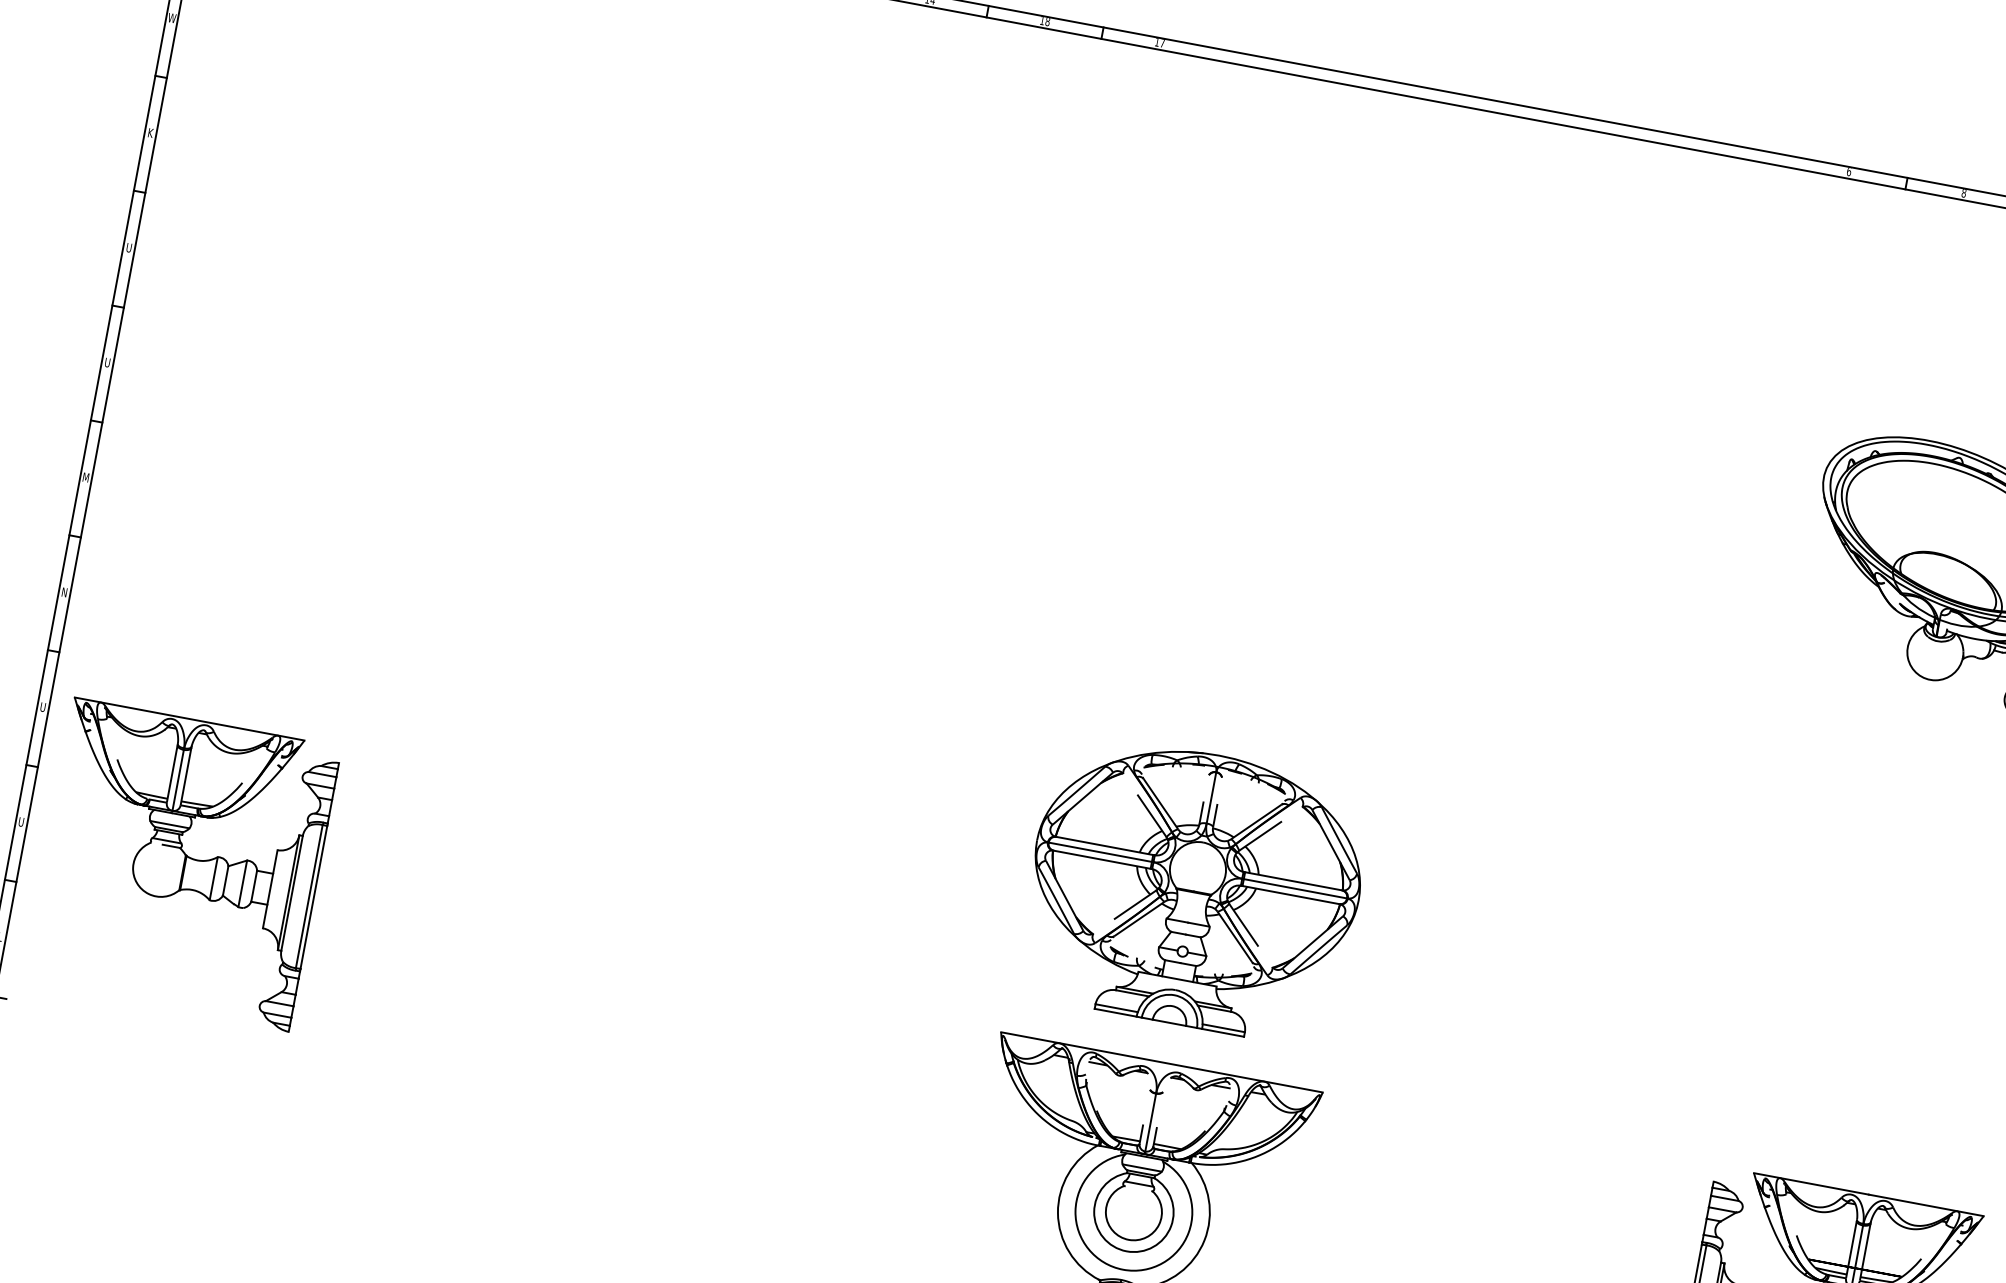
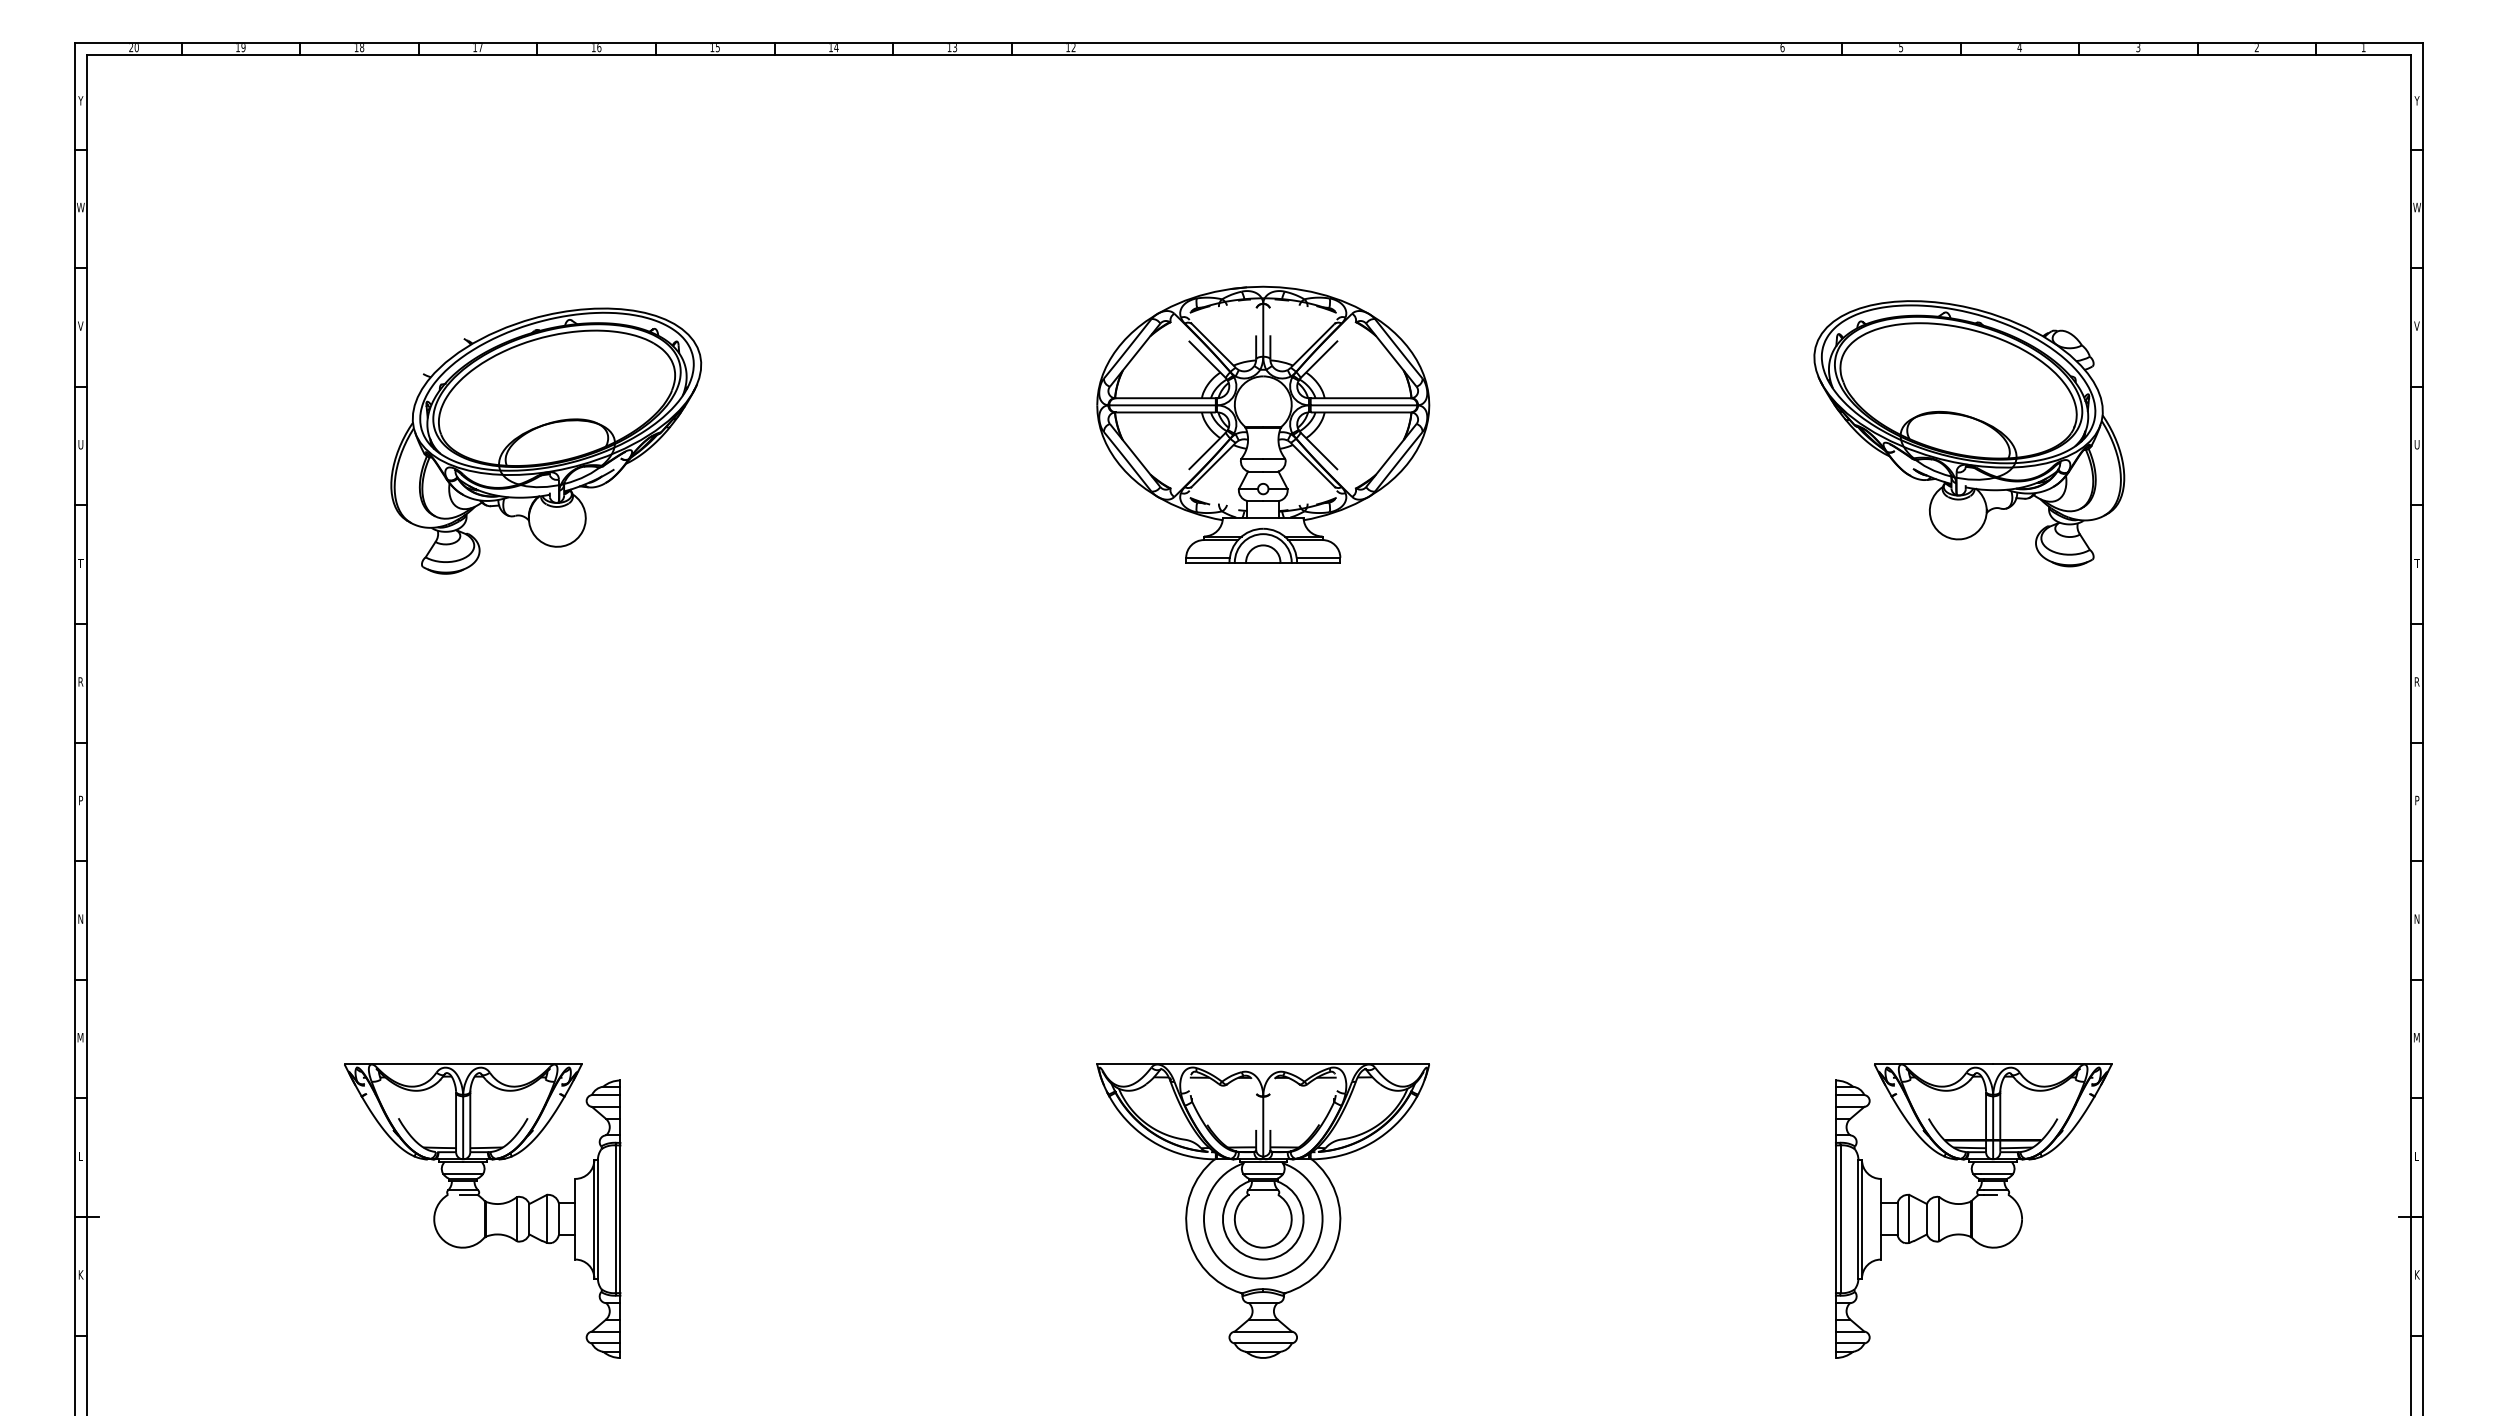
text: (1048, 22) -> (955, 48), 18 -> 13
text: (1162, 44) -> (1073, 48), 17 -> 12
text: (150, 132) -> (80, 325), K -> V
text: (1964, 194) -> (1901, 48), 8 -> 5
part: (580, 328) -> (546, 440), added
text: (107, 362) -> (80, 563), U -> T
text: (85, 477) -> (80, 681), M -> R
text: (64, 592) -> (80, 800), N -> P
text: (42, 706) -> (80, 918), U -> N
text: (21, 821) -> (80, 1037), U -> M
part: (181, 863) -> (482, 1210), moved
part: (1194, 889) -> (1263, 424), moved

